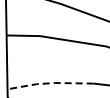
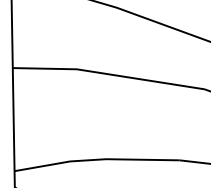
line: (50, 83) -> (96, 160), dashed -> solid

